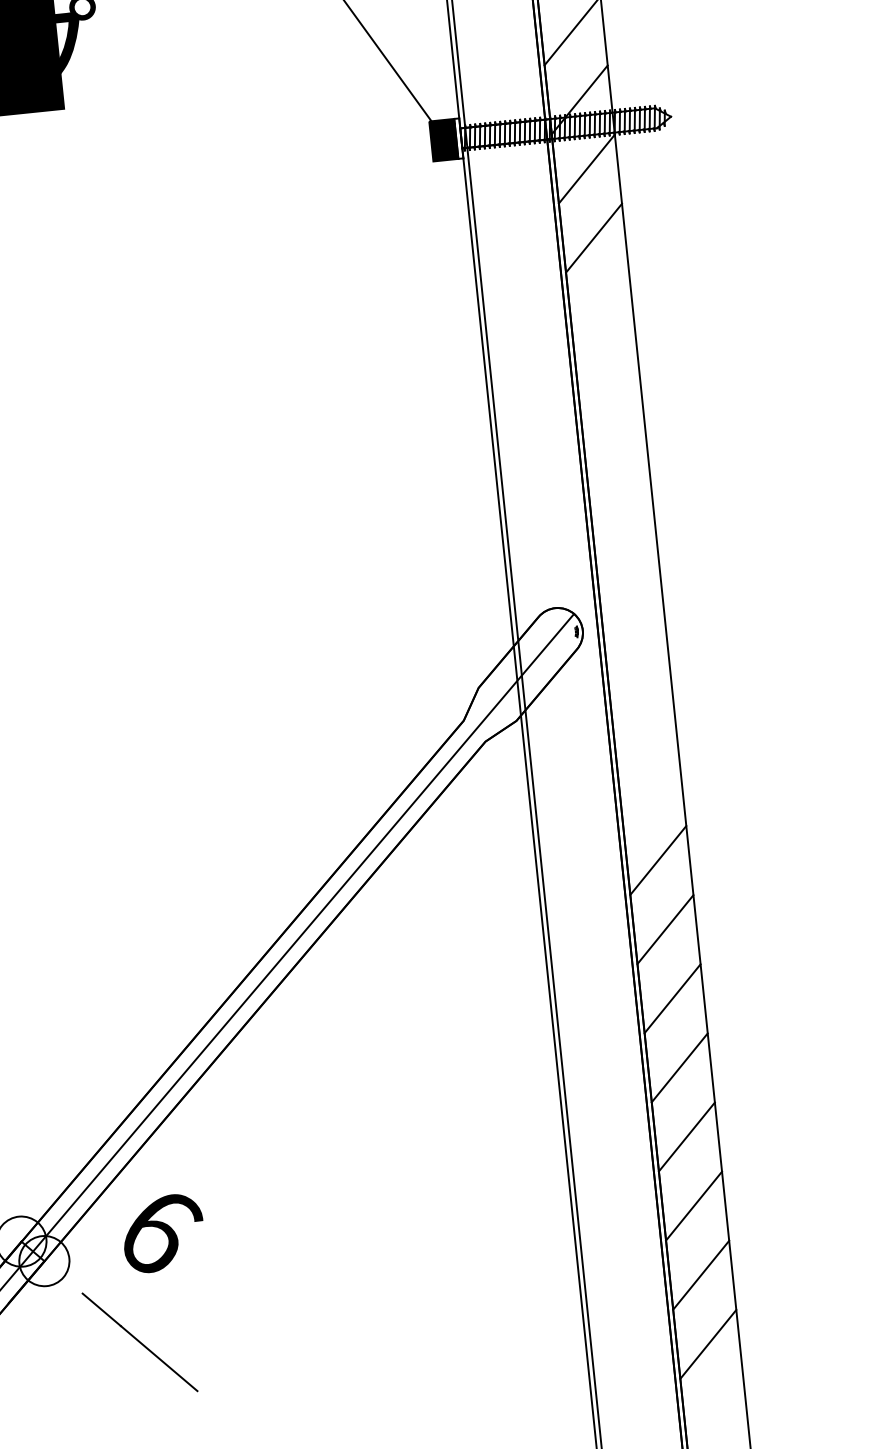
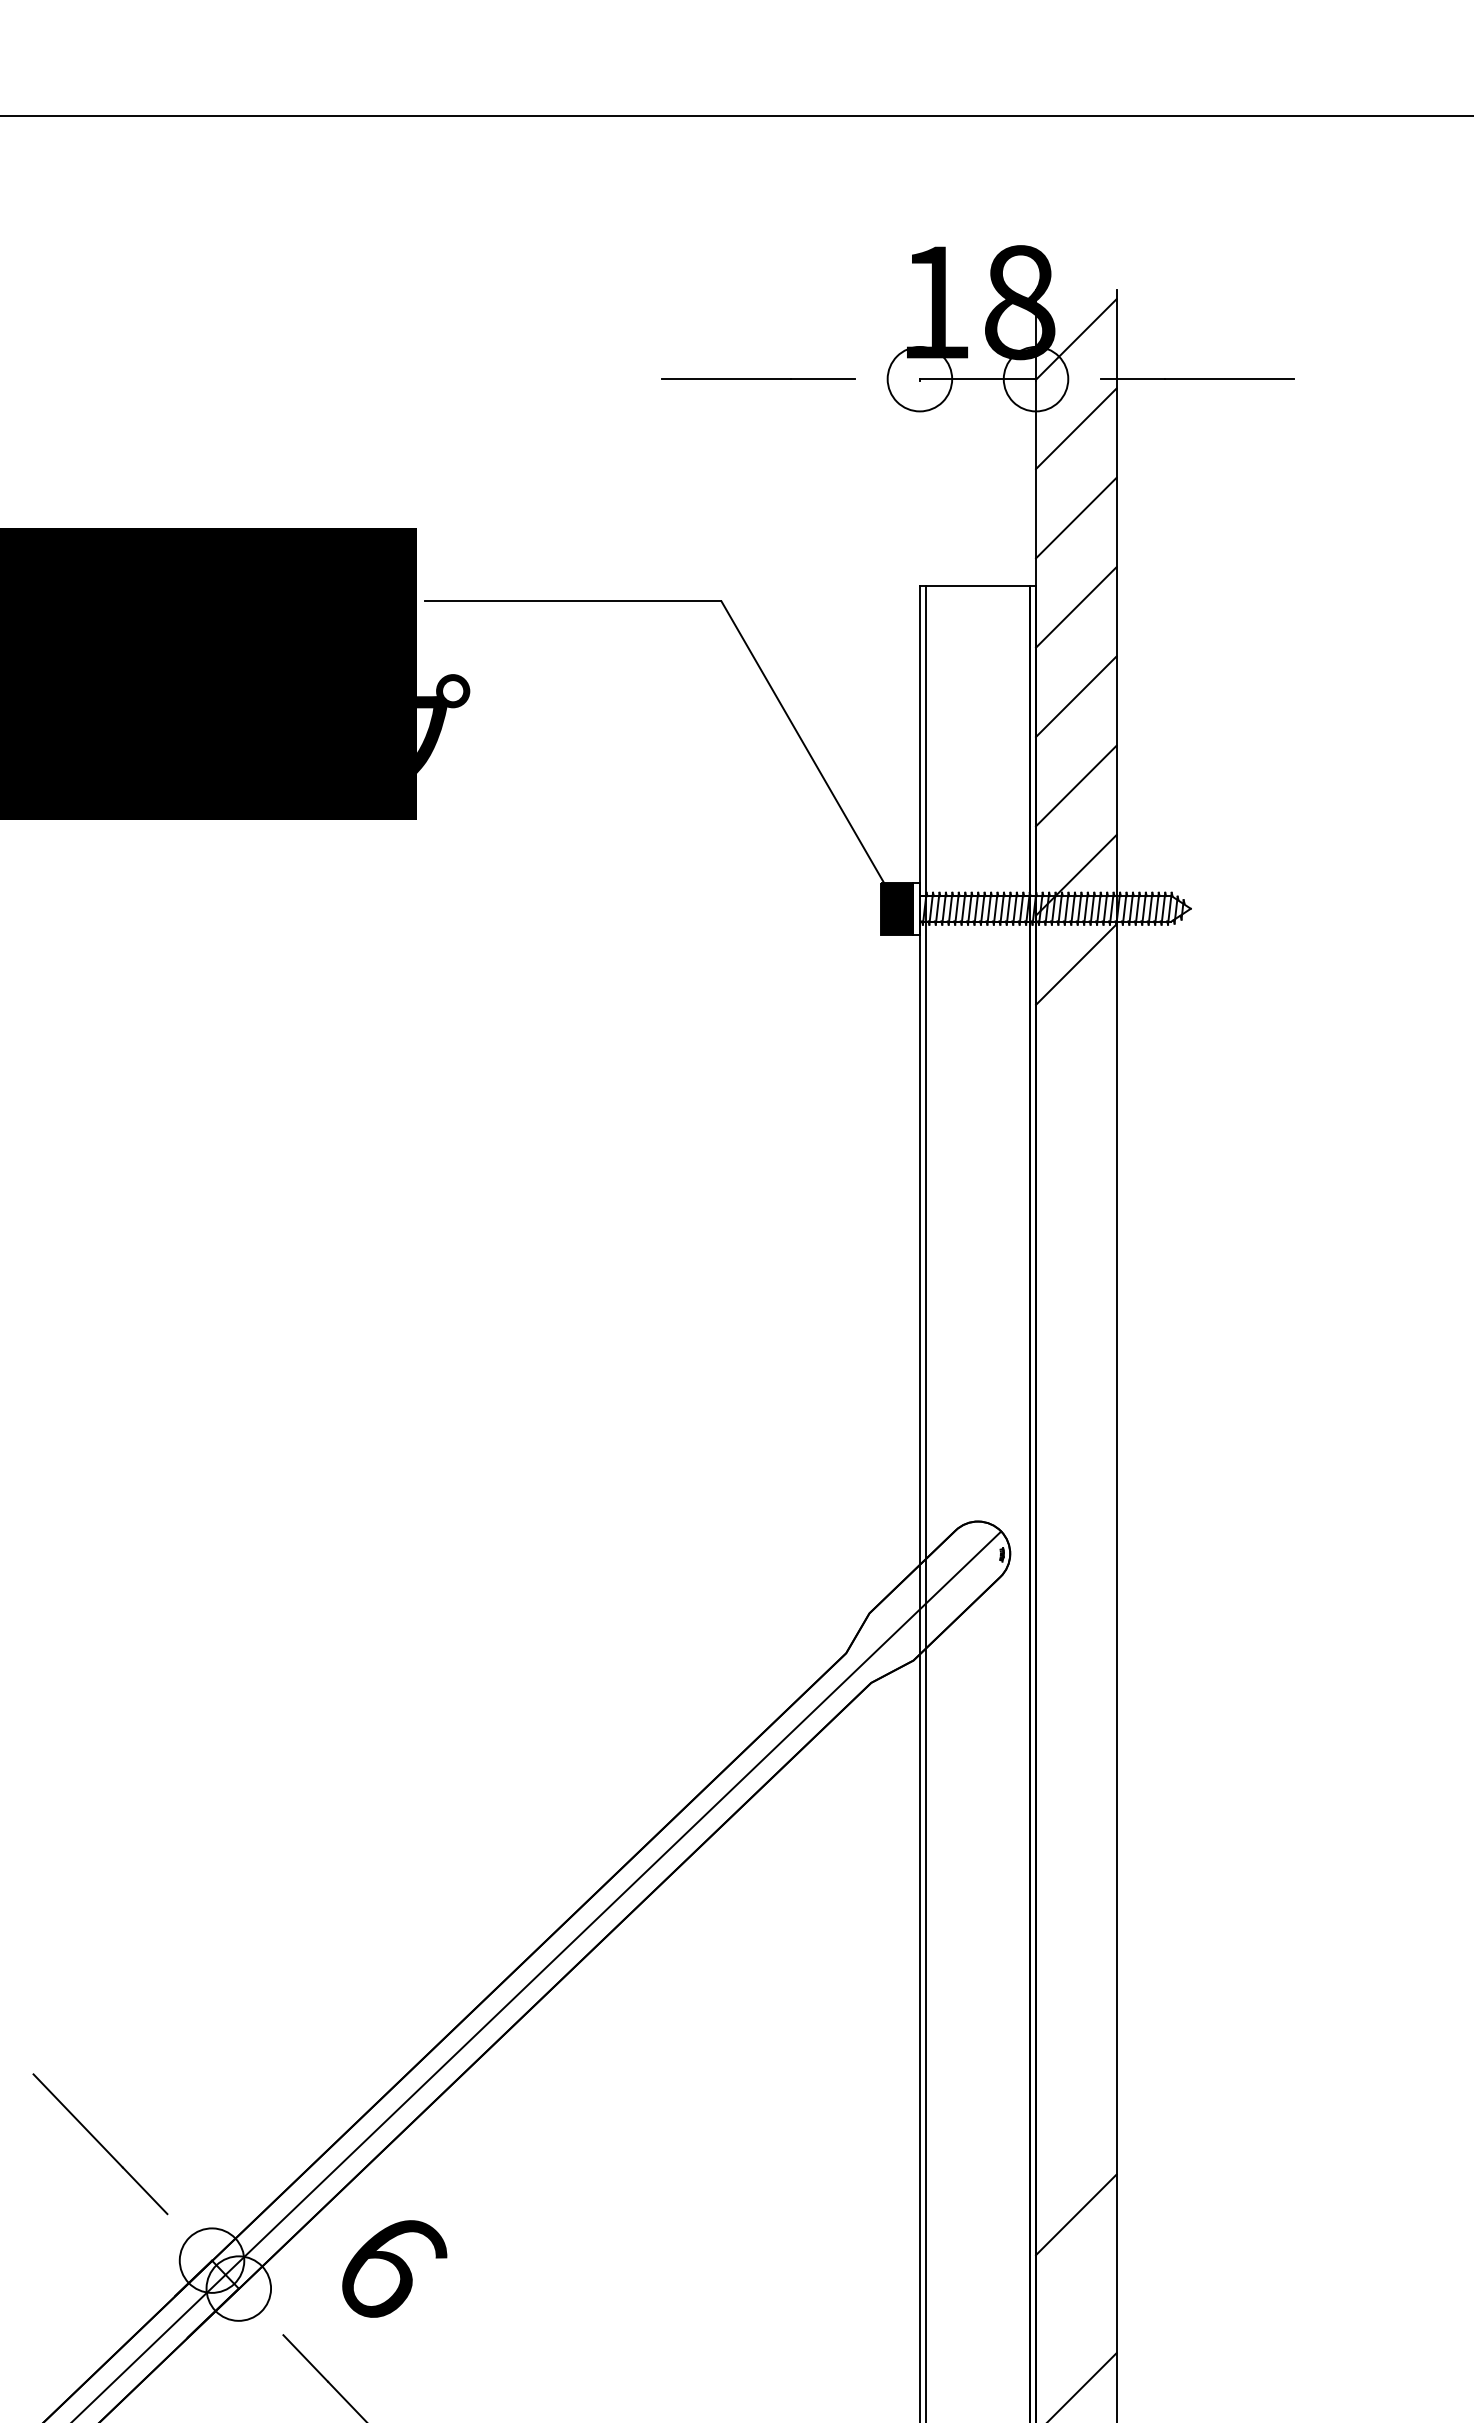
line: (594, 237) -> (1076, 1053), removed
line: (658, 860) -> (1076, 1857), removed
line: (665, 929) -> (1076, 1946), removed
line: (672, 998) -> (1076, 2035), removed
line: (679, 1067) -> (1076, 2125), removed
line: (694, 1205) -> (1076, 2303), removed

